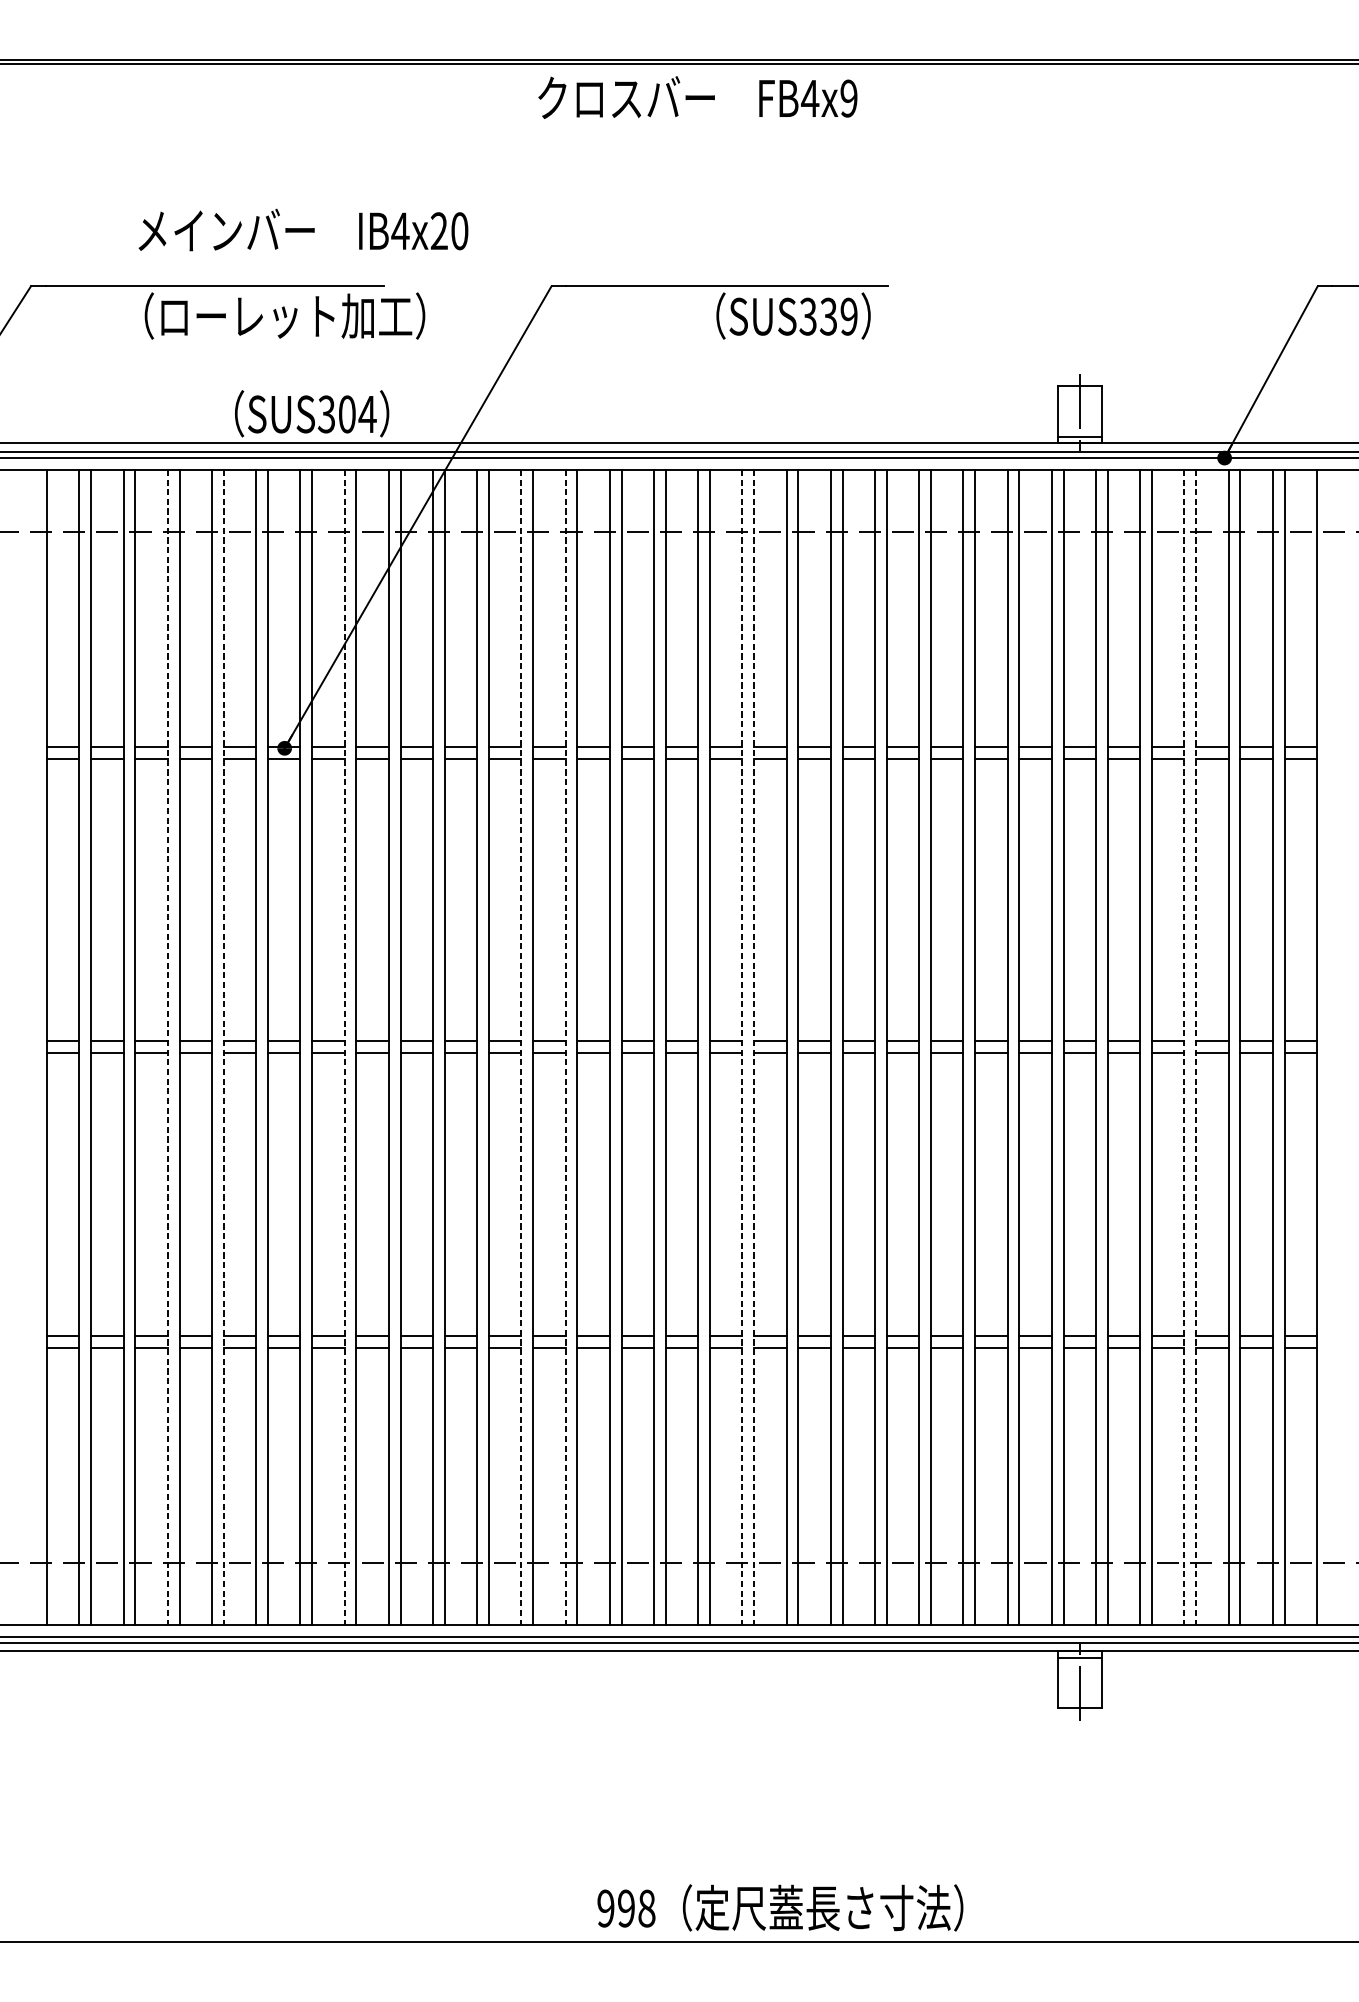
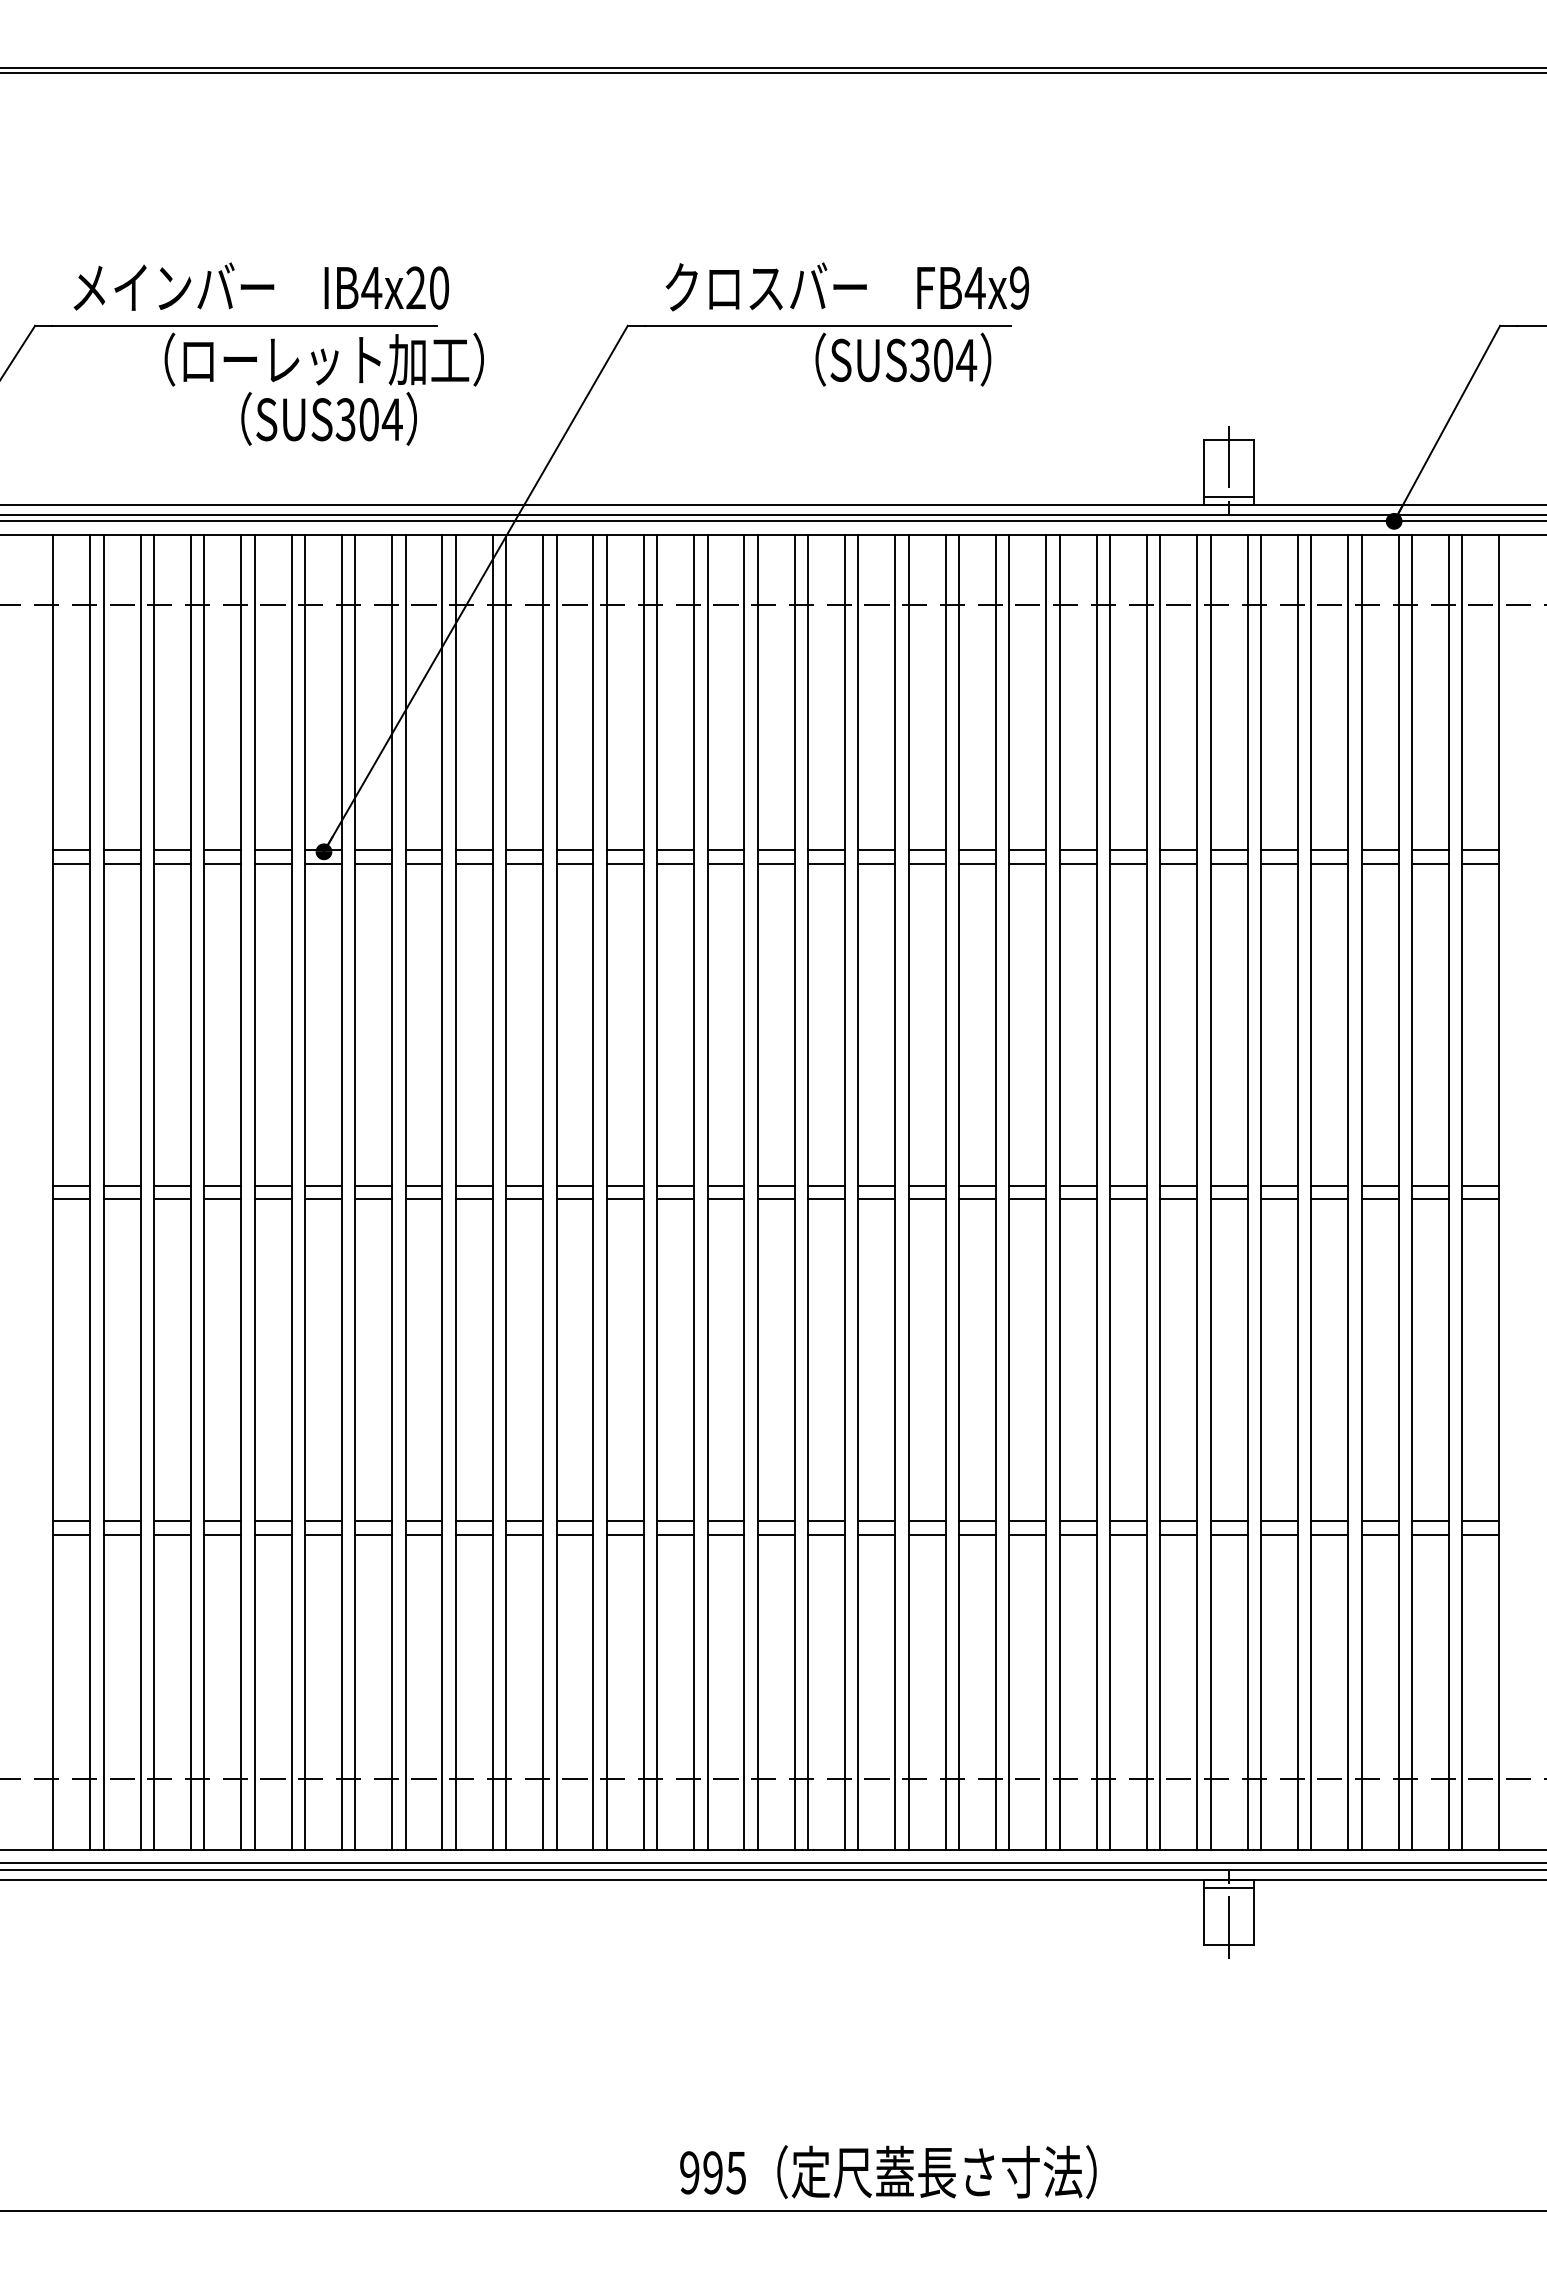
text: (697, 97) -> (846, 286), moved
text: (302, 229) -> (260, 286), moved
text: (839, 316) -> (955, 360), SUS339 -> SUS304
text: (311, 413) -> (328, 418), moved
line: (167, 1047) -> (190, 1192), dashed -> solid
line: (223, 1047) -> (254, 1192), dashed -> solid
line: (344, 1047) -> (392, 1192), dashed -> solid
line: (521, 1047) -> (593, 1192), dashed -> solid
line: (565, 1047) -> (643, 1192), dashed -> solid
line: (742, 1047) -> (845, 1192), dashed -> solid
line: (754, 1047) -> (858, 1192), dashed -> solid
line: (1184, 1047) -> (1348, 1192), dashed -> solid
line: (1195, 1047) -> (1361, 1192), dashed -> solid
text: (647, 1908) -> (736, 2172), 998 -> 995

